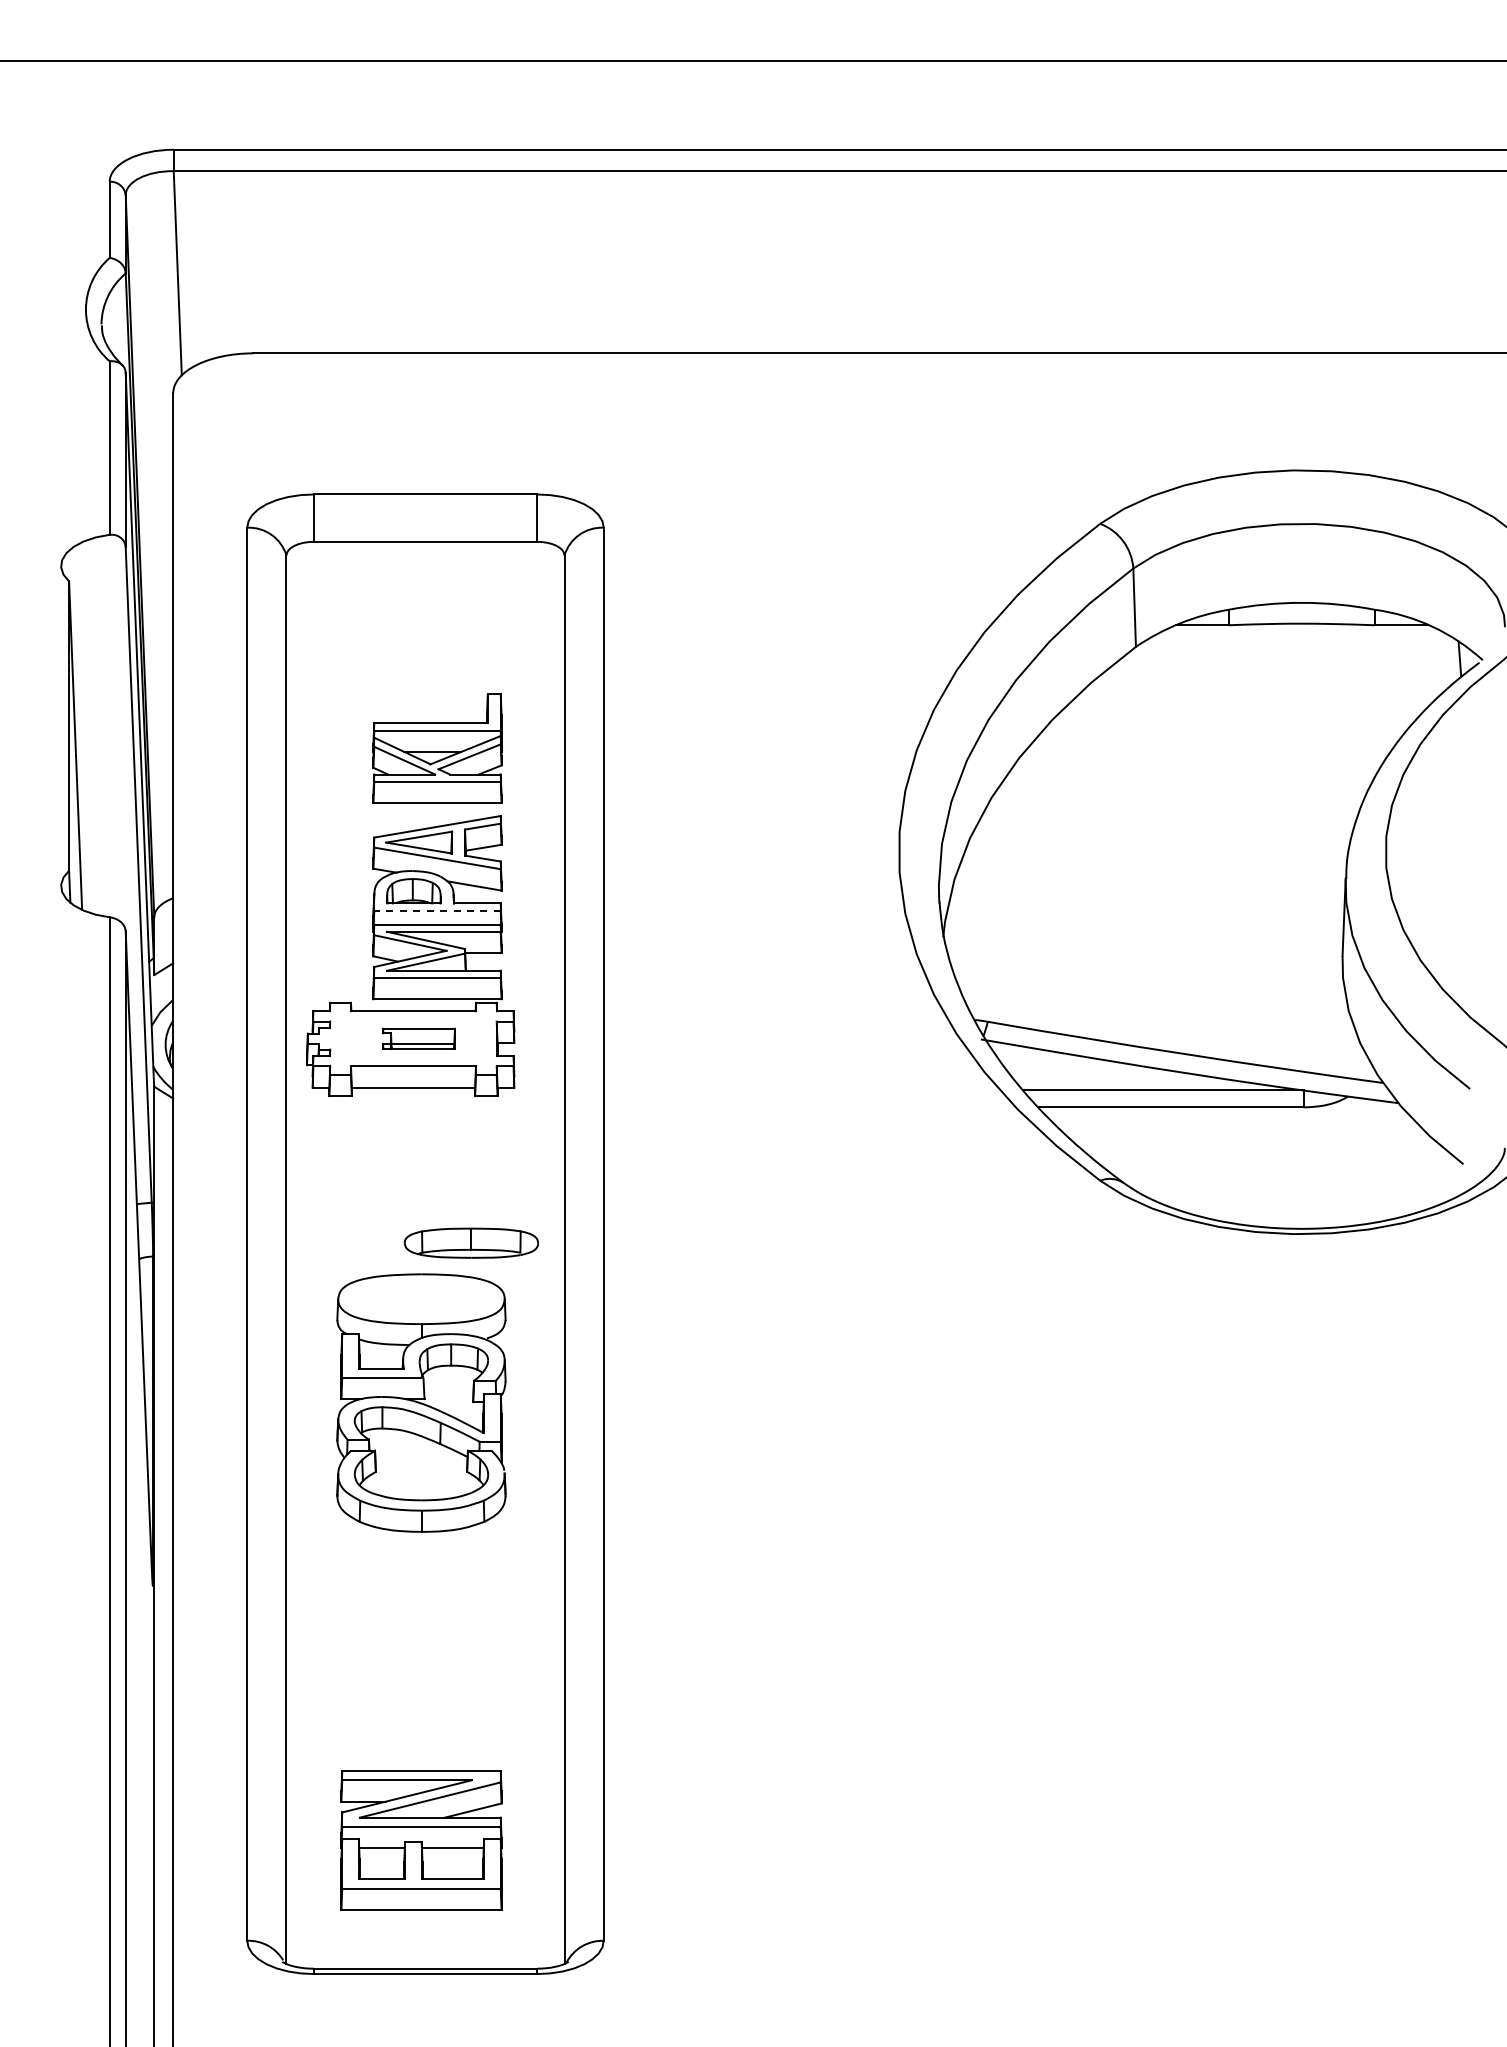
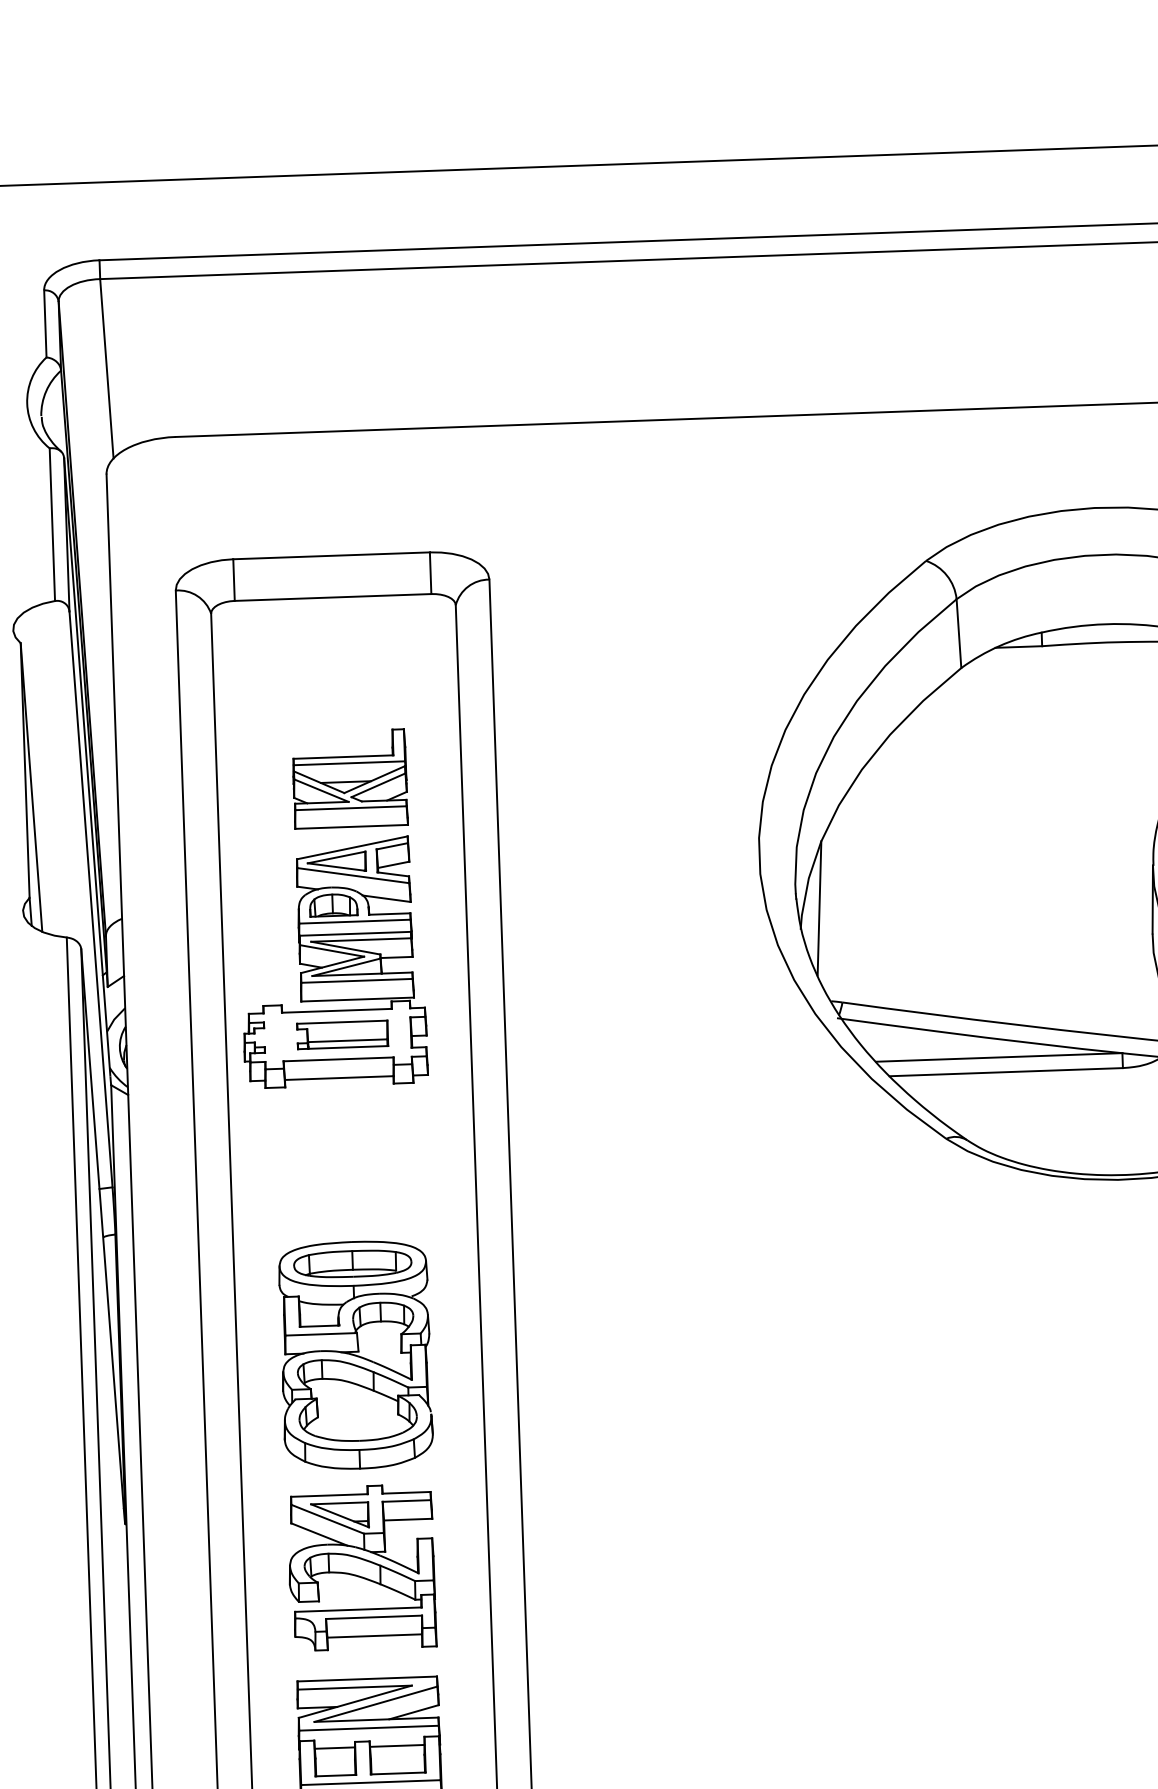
line: (437, 910) -> (354, 921), dashed -> solid
line: (965, 913) -> (819, 907), added
part: (418, 1038) -> (342, 1034), size x1.43
part: (471, 1242) -> (352, 1263), moved
part: (419, 1644) -> (361, 1567), added

